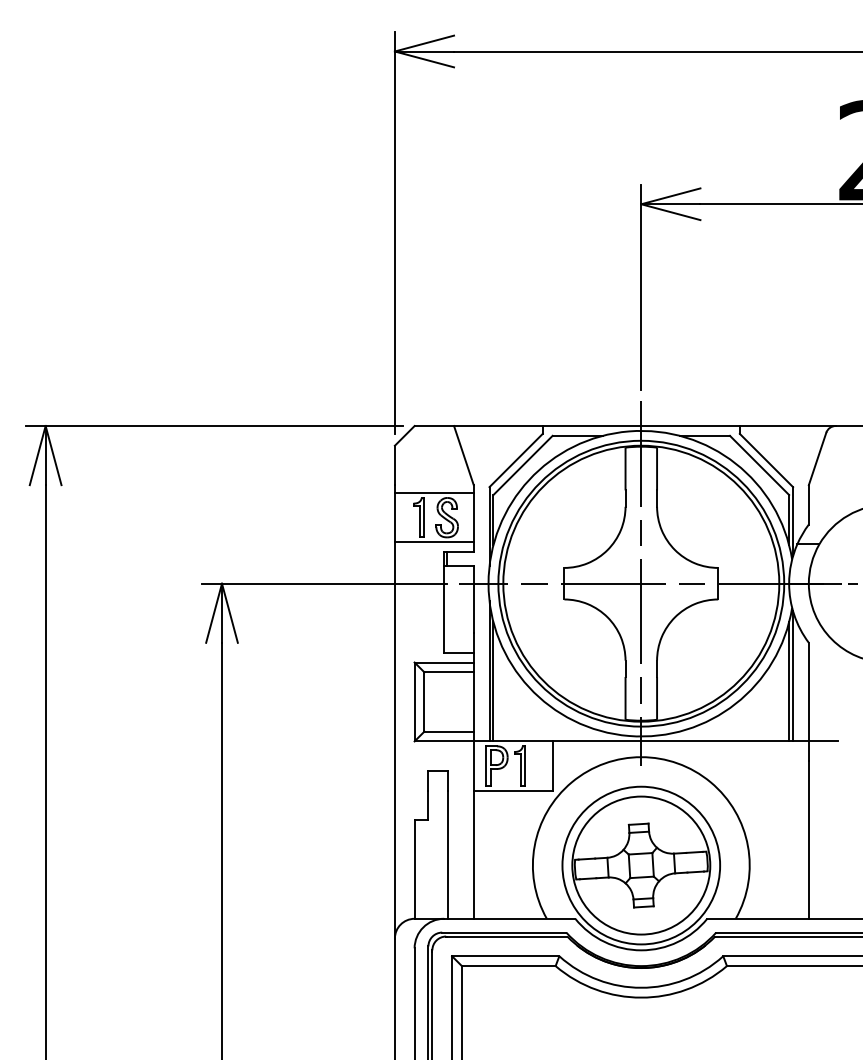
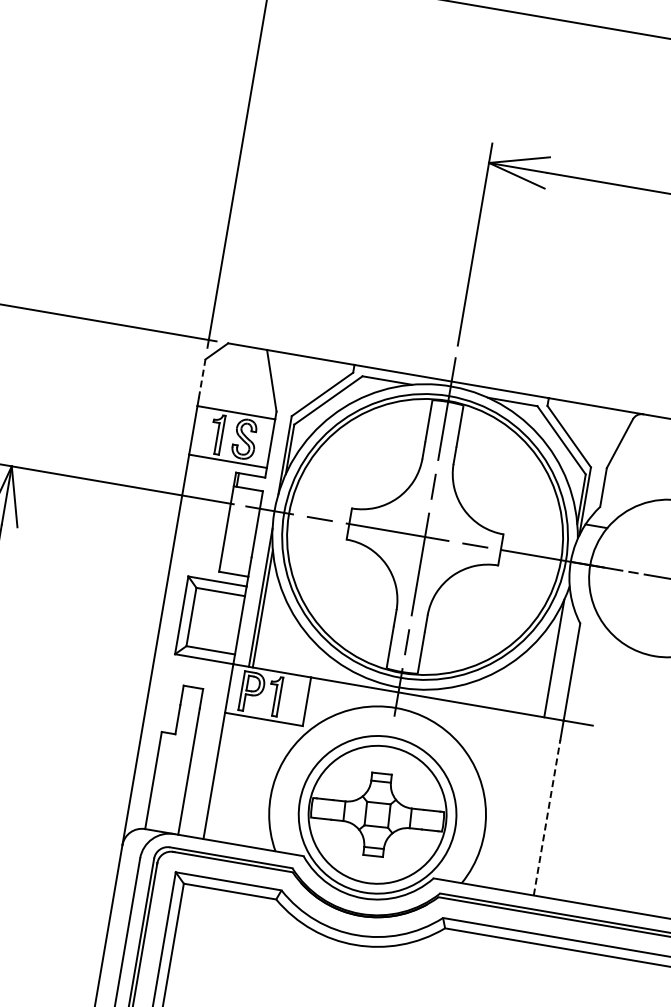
line: (394, 465) -> (201, 378), solid -> dashed
line: (793, 676) -> (559, 654), removed
line: (808, 839) -> (546, 817), solid -> dashed

